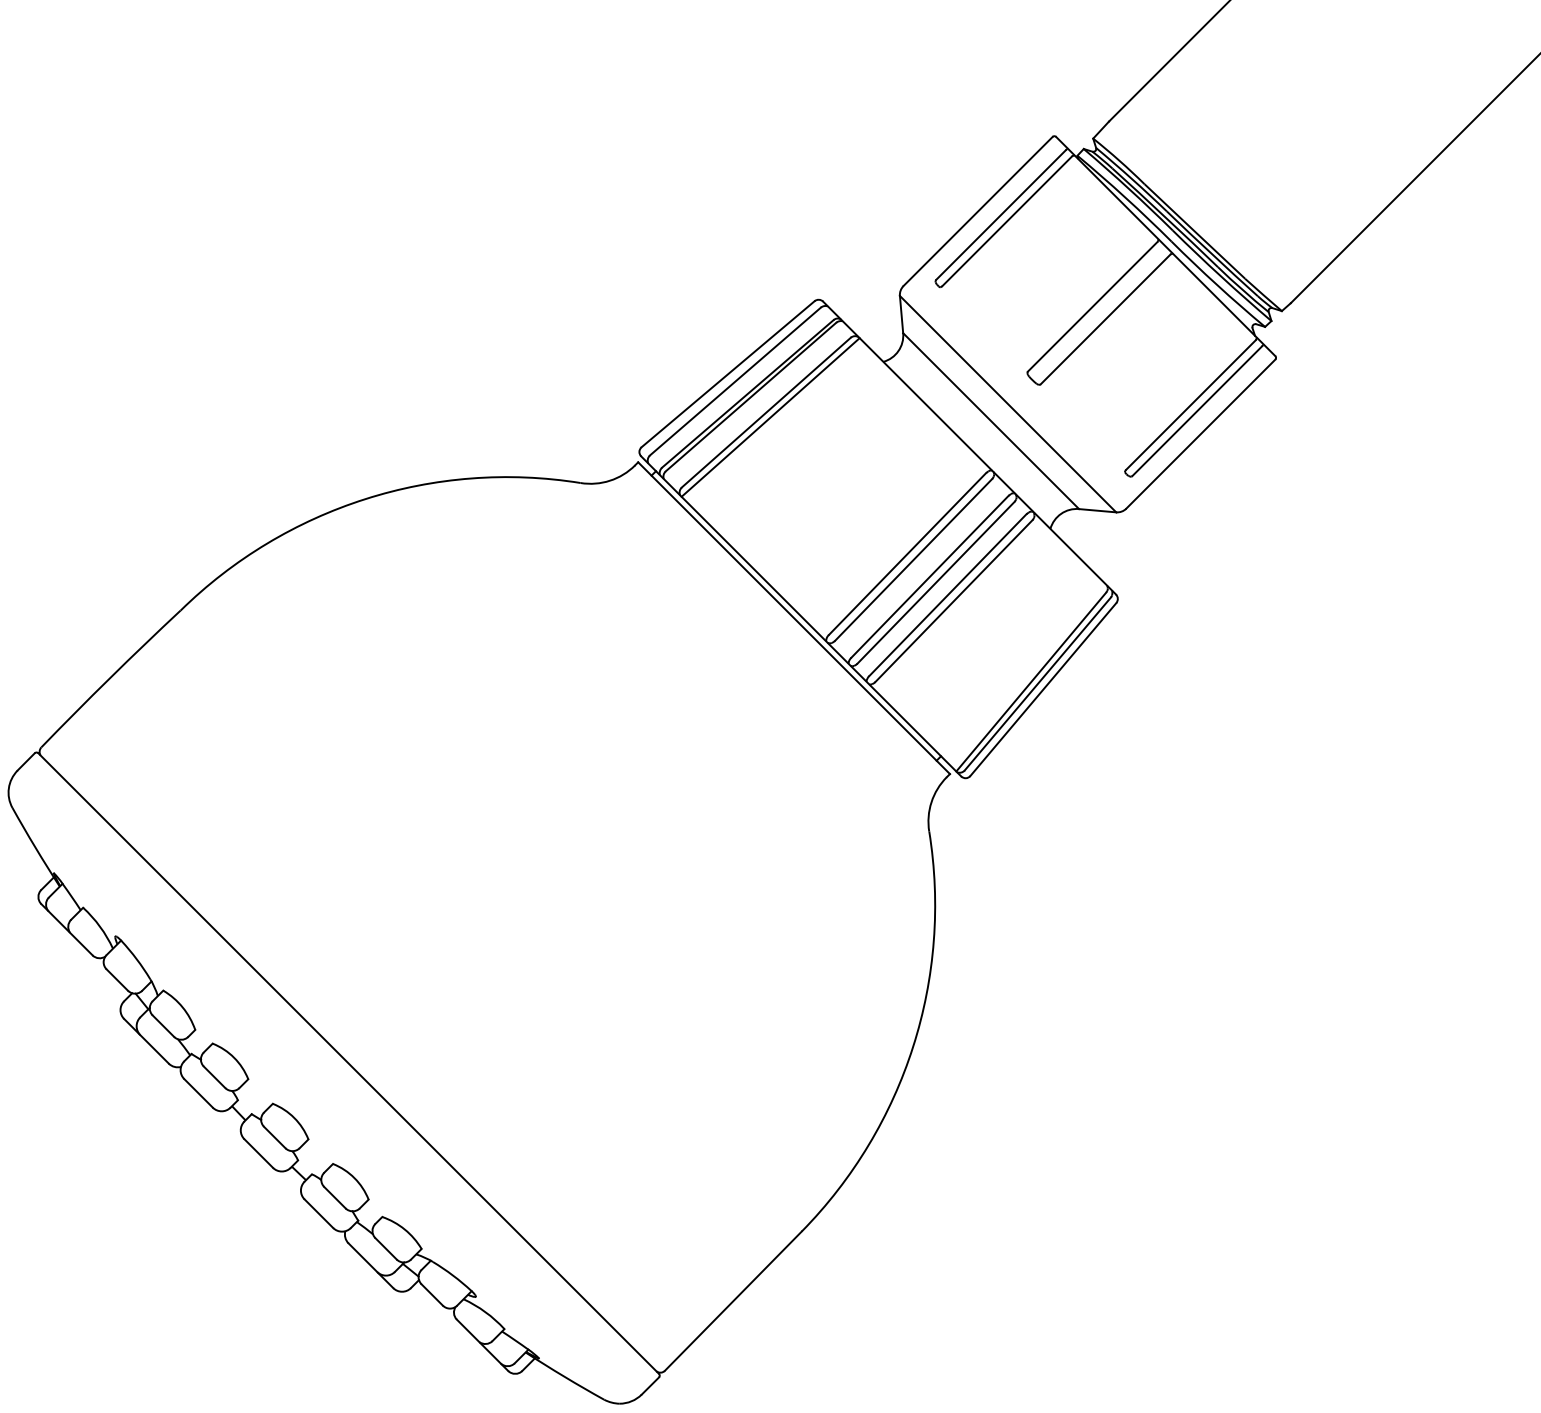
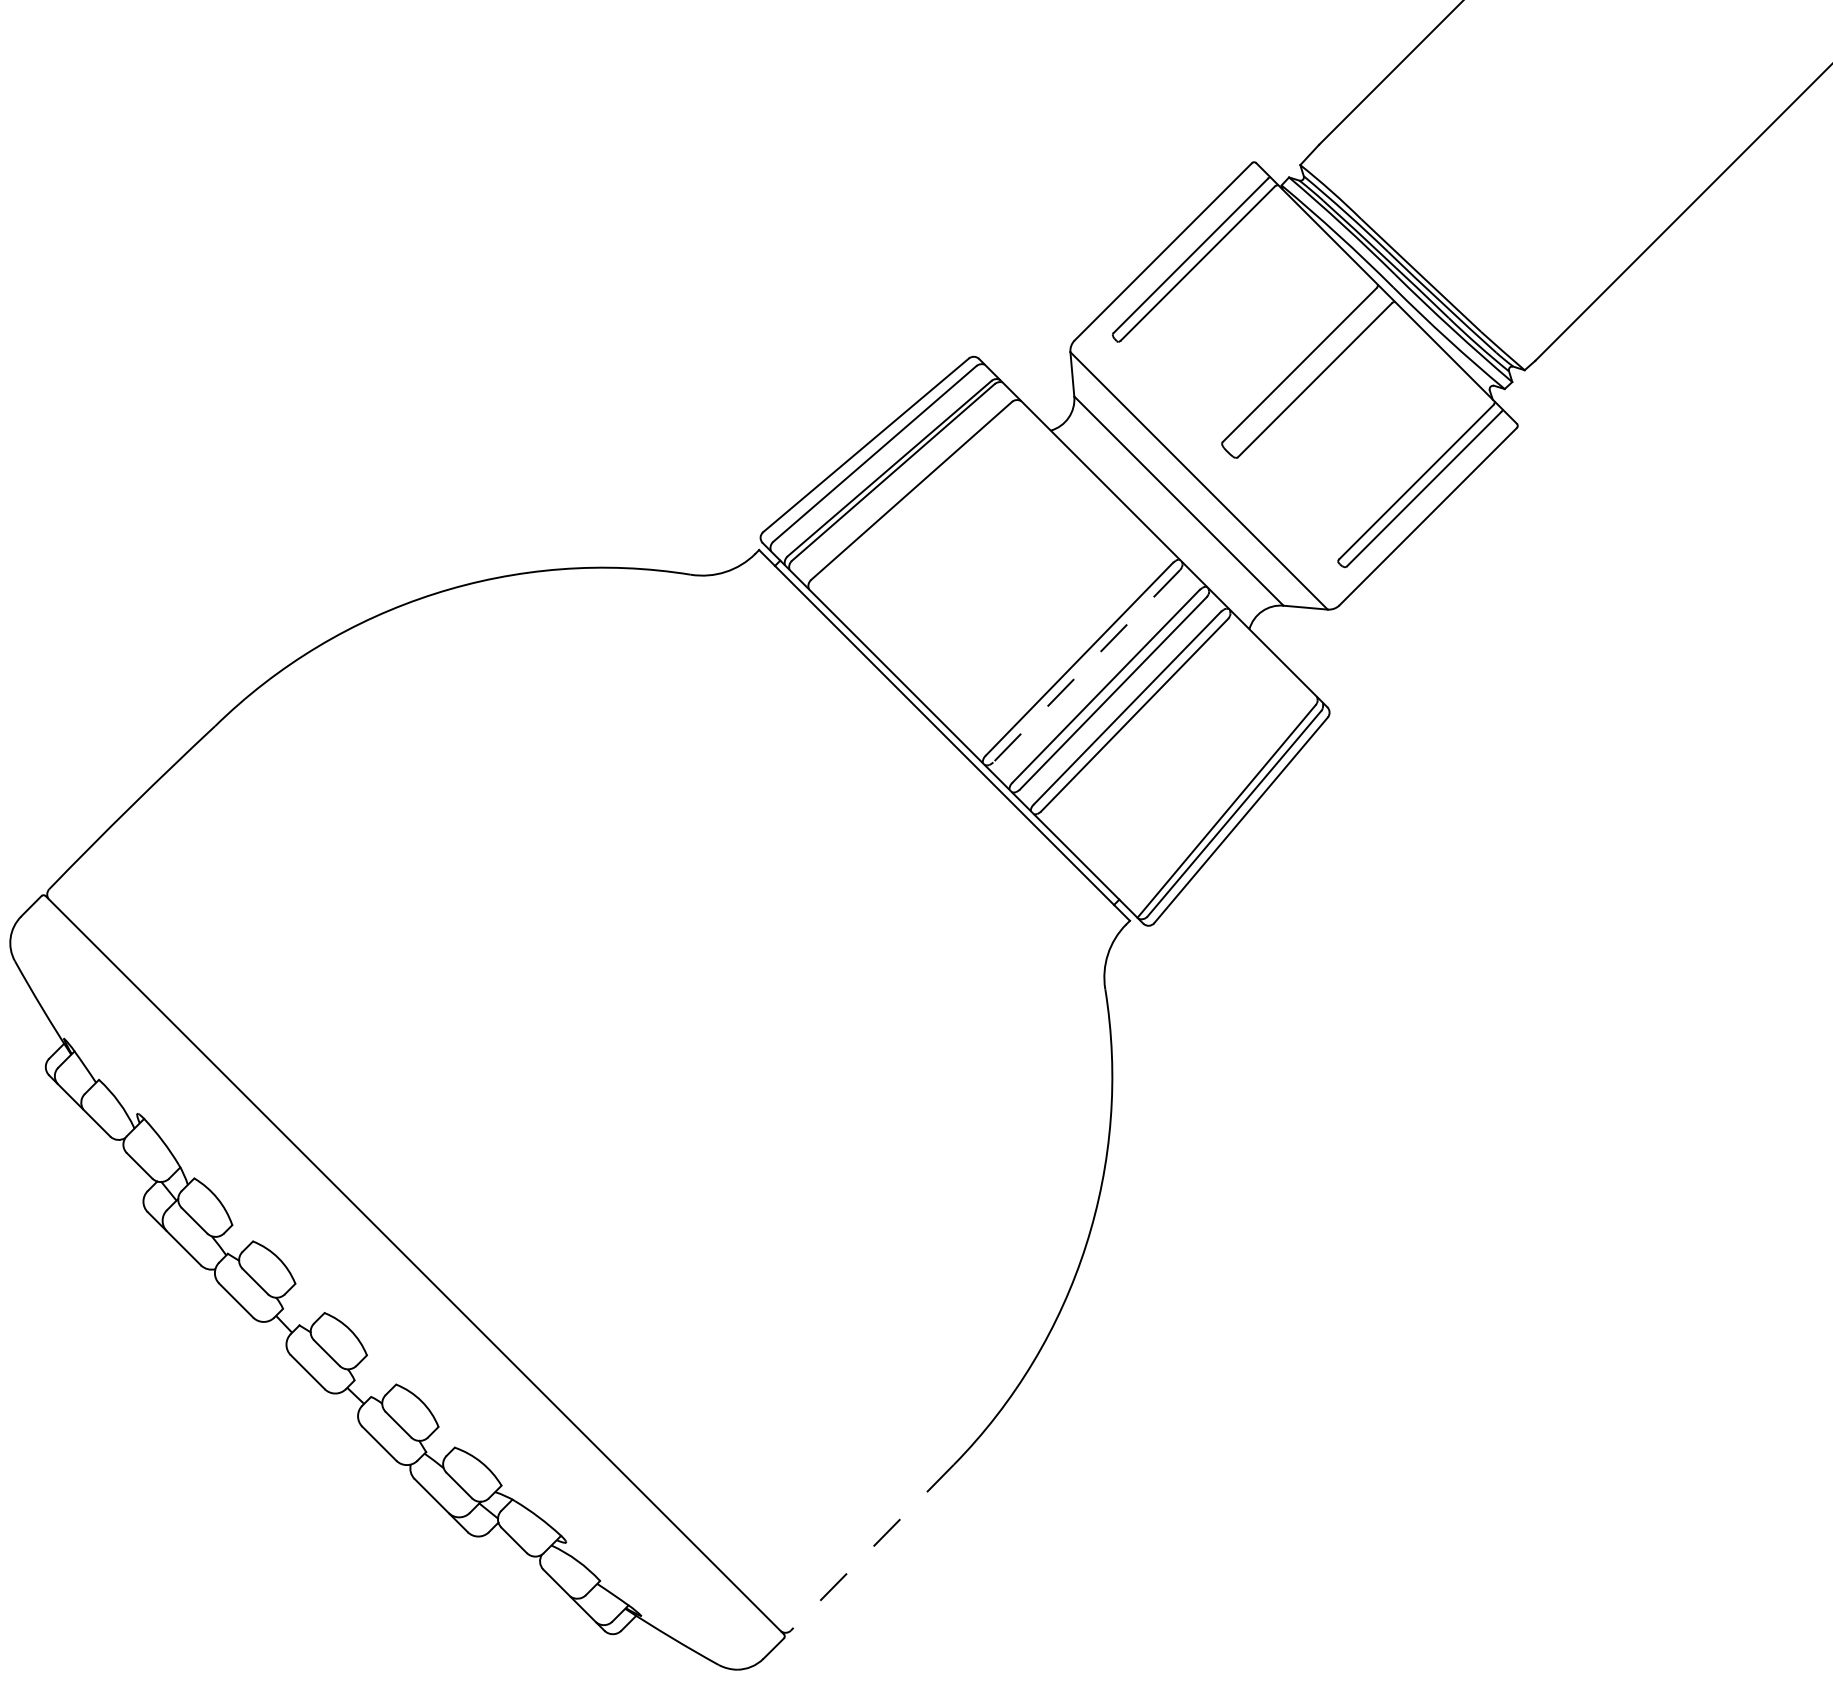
line: (770, 417) -> (916, 496), removed
line: (913, 560) -> (1086, 666), solid -> dashed
line: (732, 1301) -> (871, 1548), solid -> dashed

